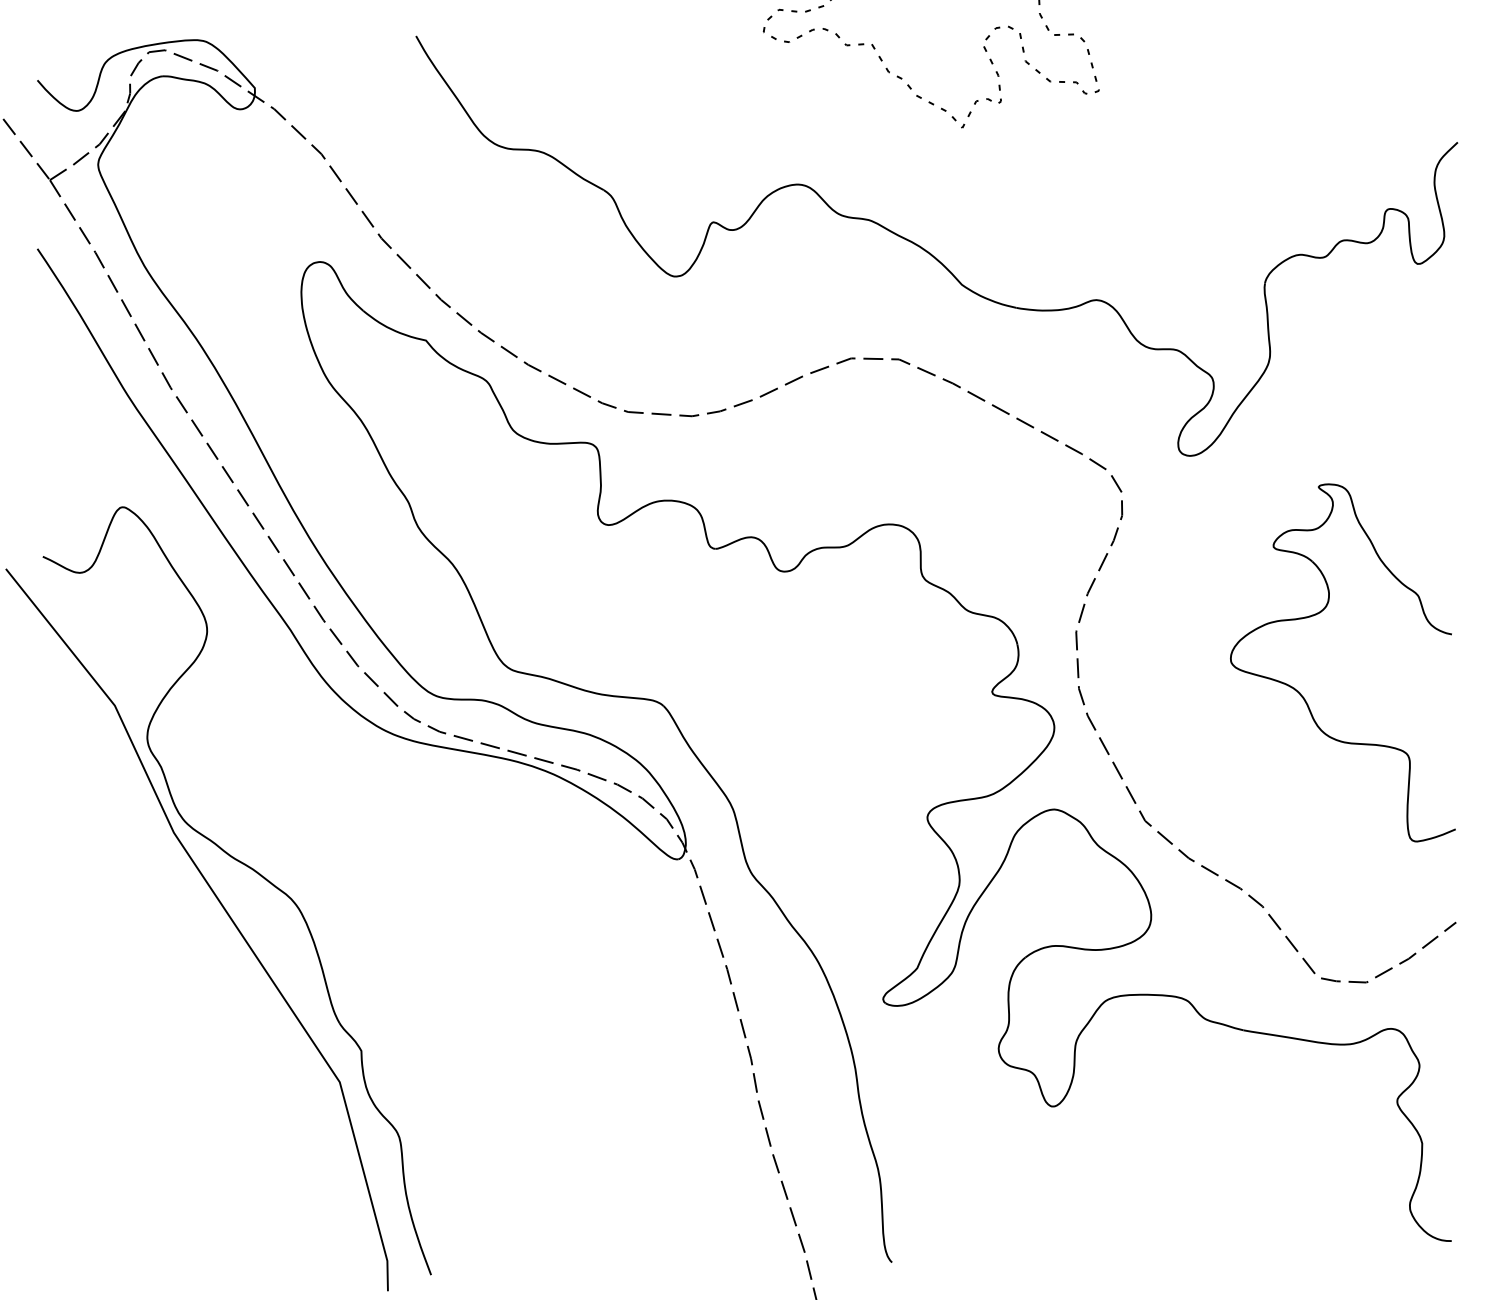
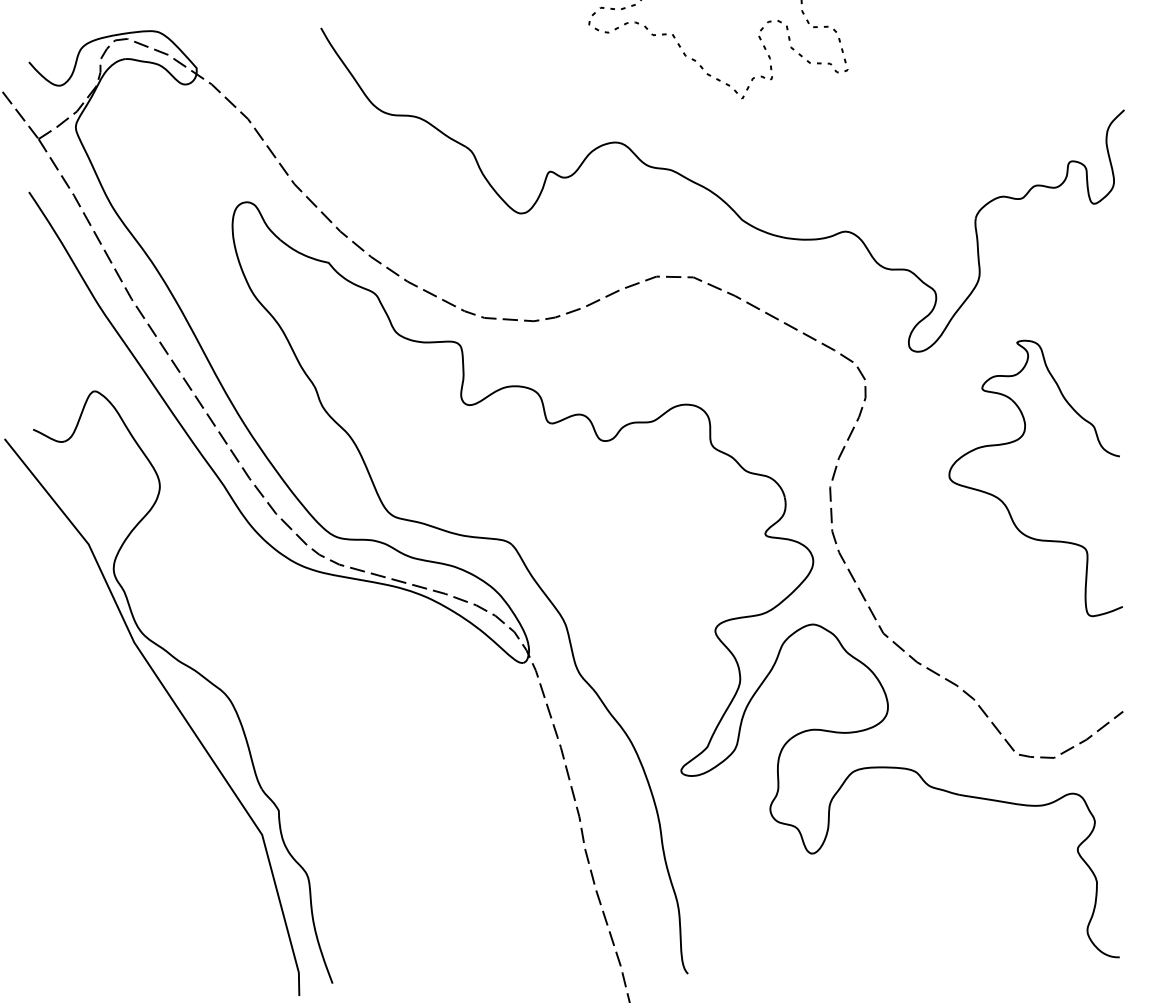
part: (1302, 694) -> (1004, 502), moved

